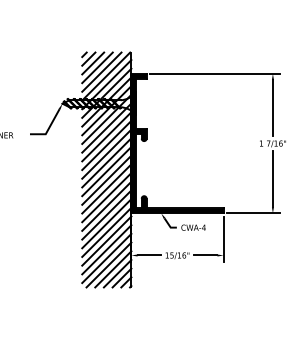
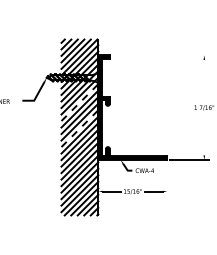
line: (214, 73) -> (160, 55), removed
line: (272, 107) -> (203, 80), removed
line: (106, 136) -> (79, 102), solid -> dashed
line: (106, 171) -> (79, 128), solid -> dashed
line: (272, 179) -> (203, 134), removed
line: (223, 239) -> (167, 179), removed

